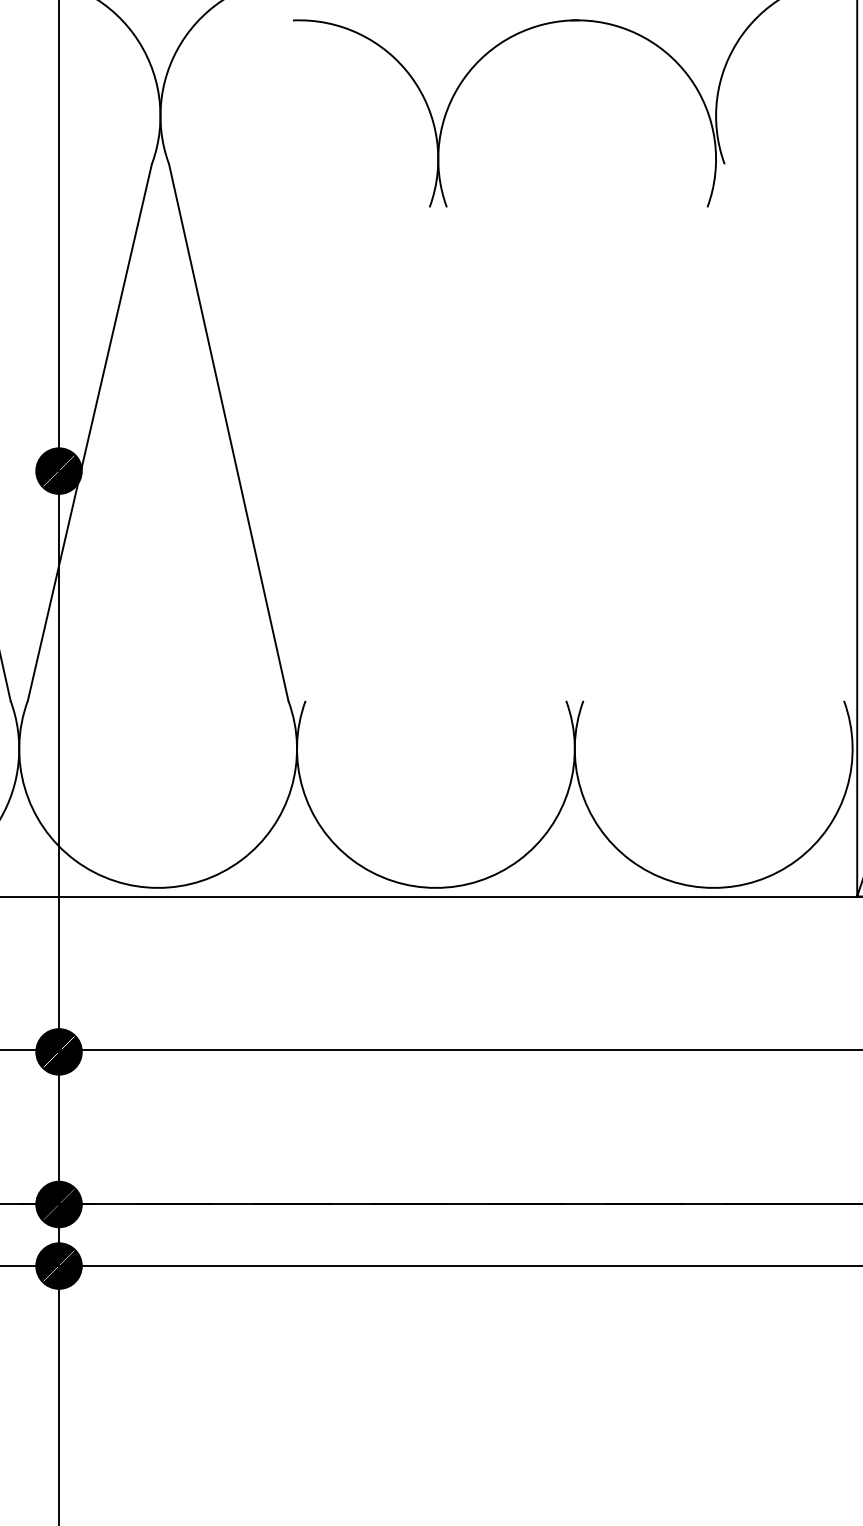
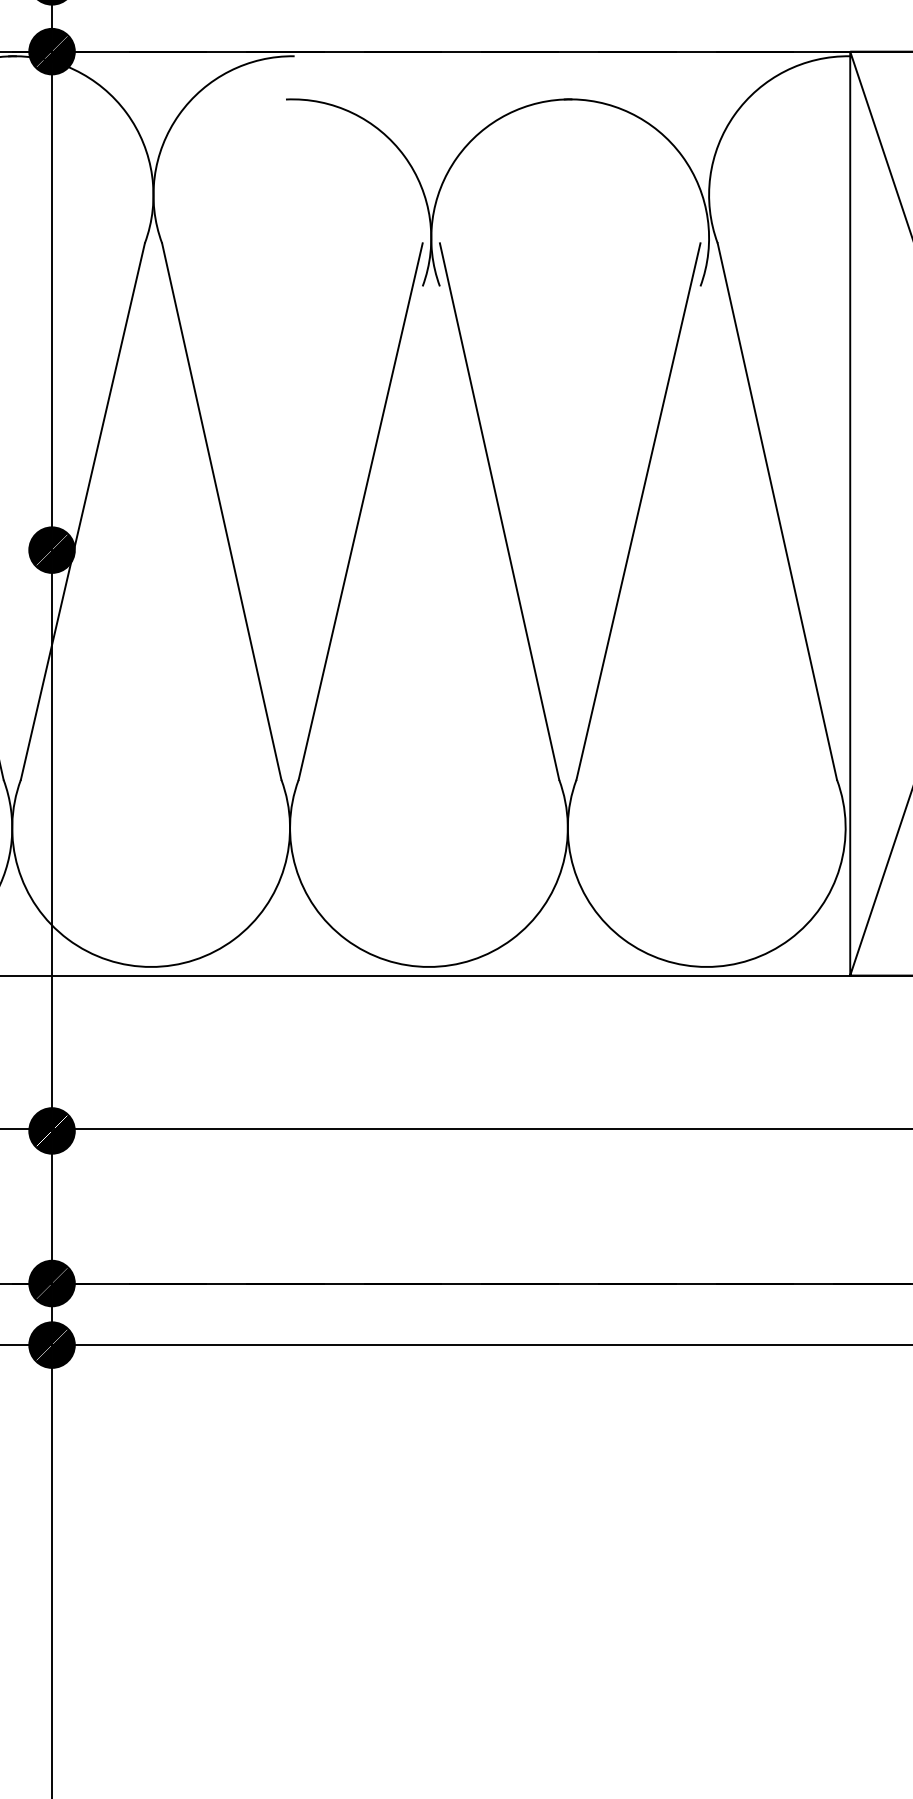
line: (367, 432) -> (360, 511), added
line: (506, 432) -> (499, 511), added
line: (645, 432) -> (638, 511), added
line: (784, 432) -> (777, 511), added

